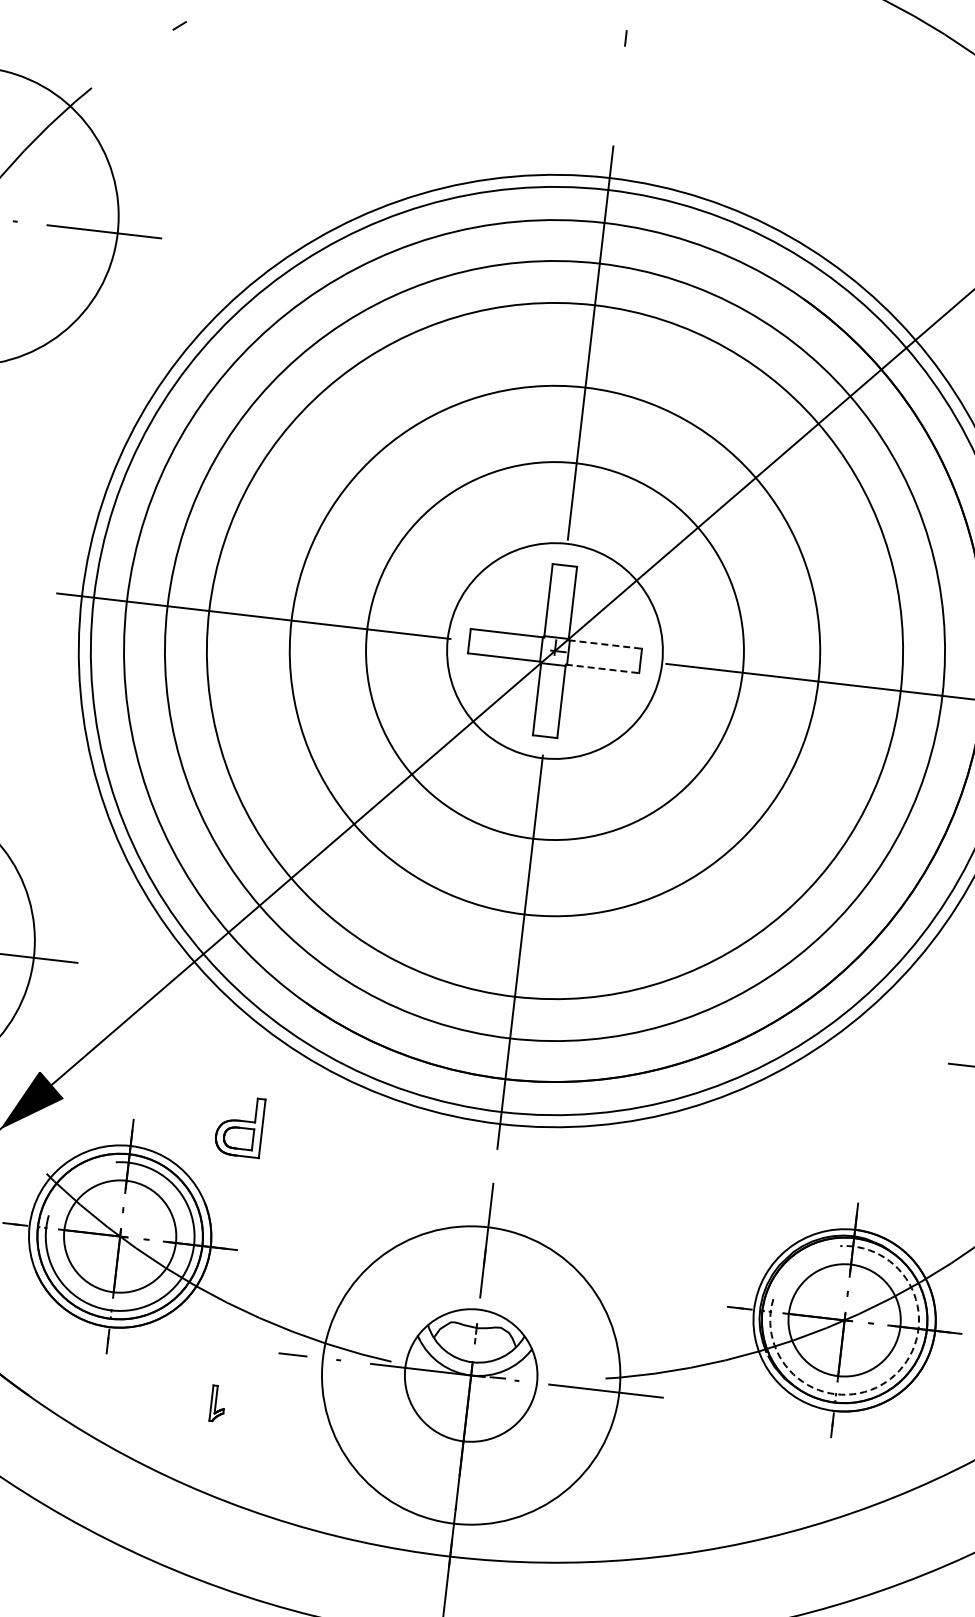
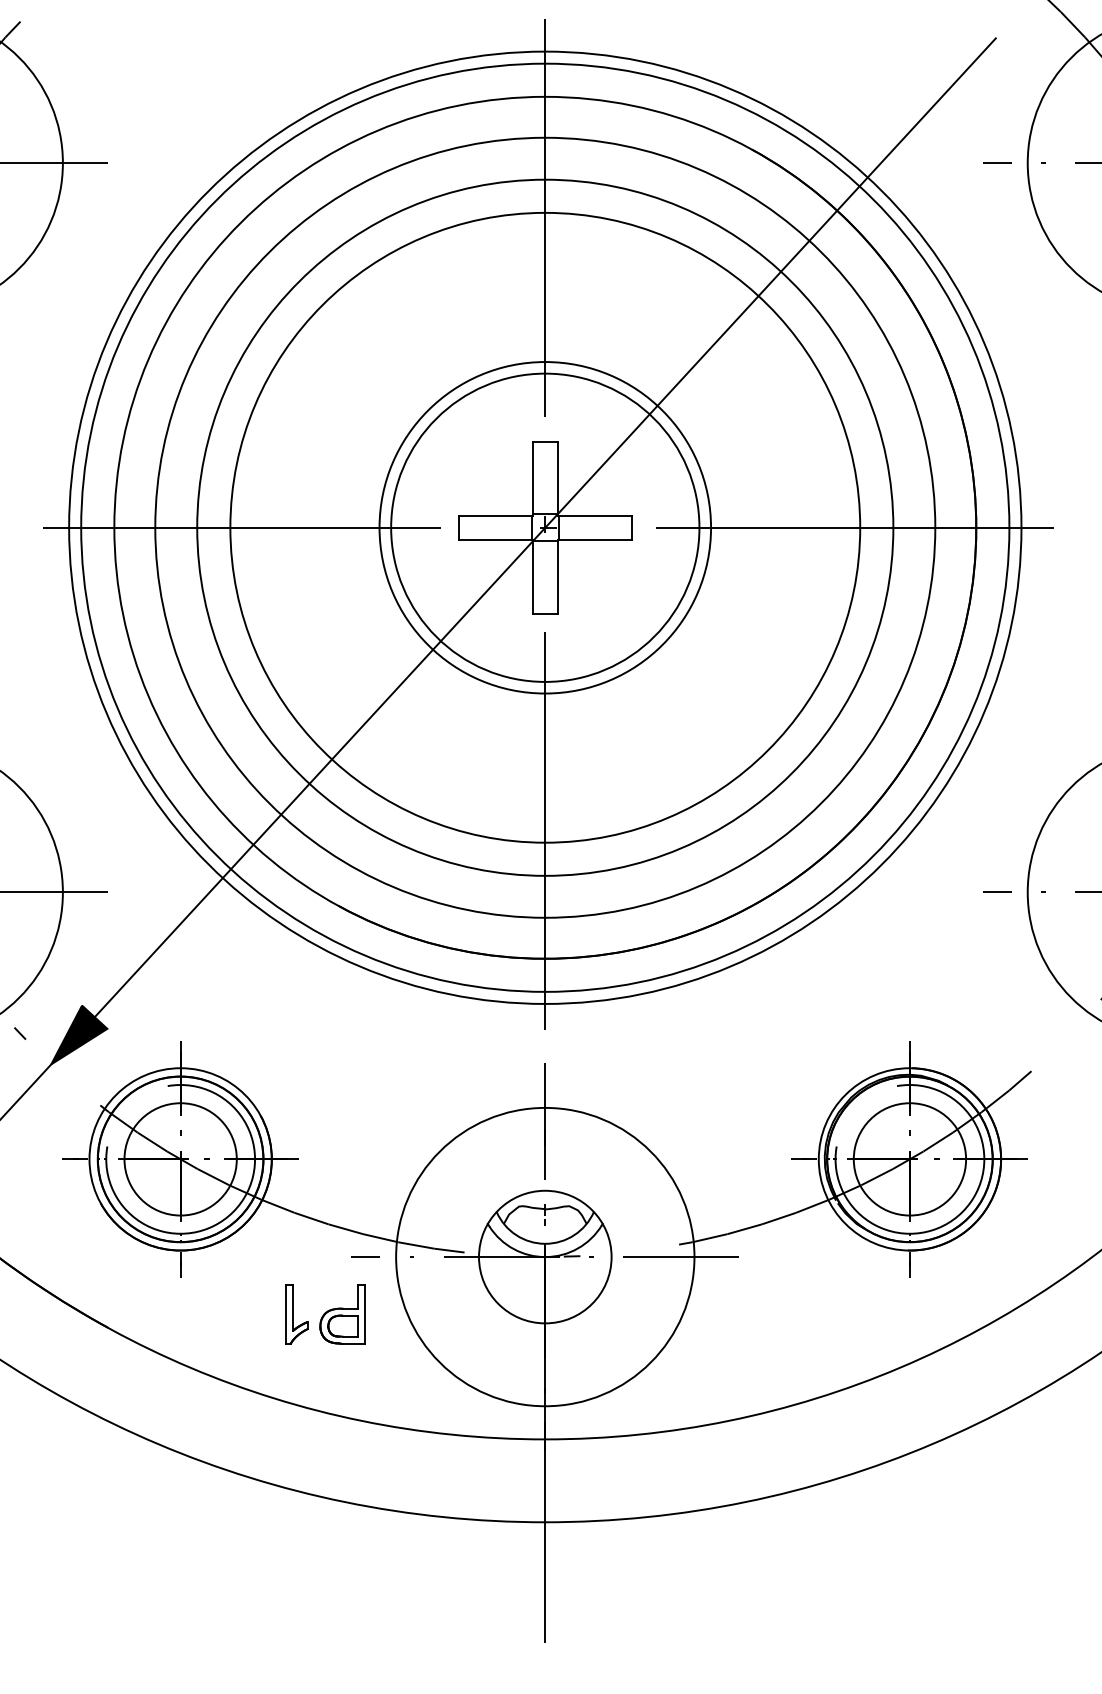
line: (605, 644) -> (594, 515), dashed -> solid
circle: (555, 650) -> (545, 527), size x0.62
circle: (555, 650) -> (545, 527), size x1.43
circle: (555, 650) -> (545, 527), size x1.67
line: (602, 669) -> (594, 540), dashed -> solid
part: (239, 1126) -> (342, 1314), moved
arc: (890, 1378) -> (962, 1211), dashed -> solid
part: (217, 1403) -> (296, 1314), size x1.67

